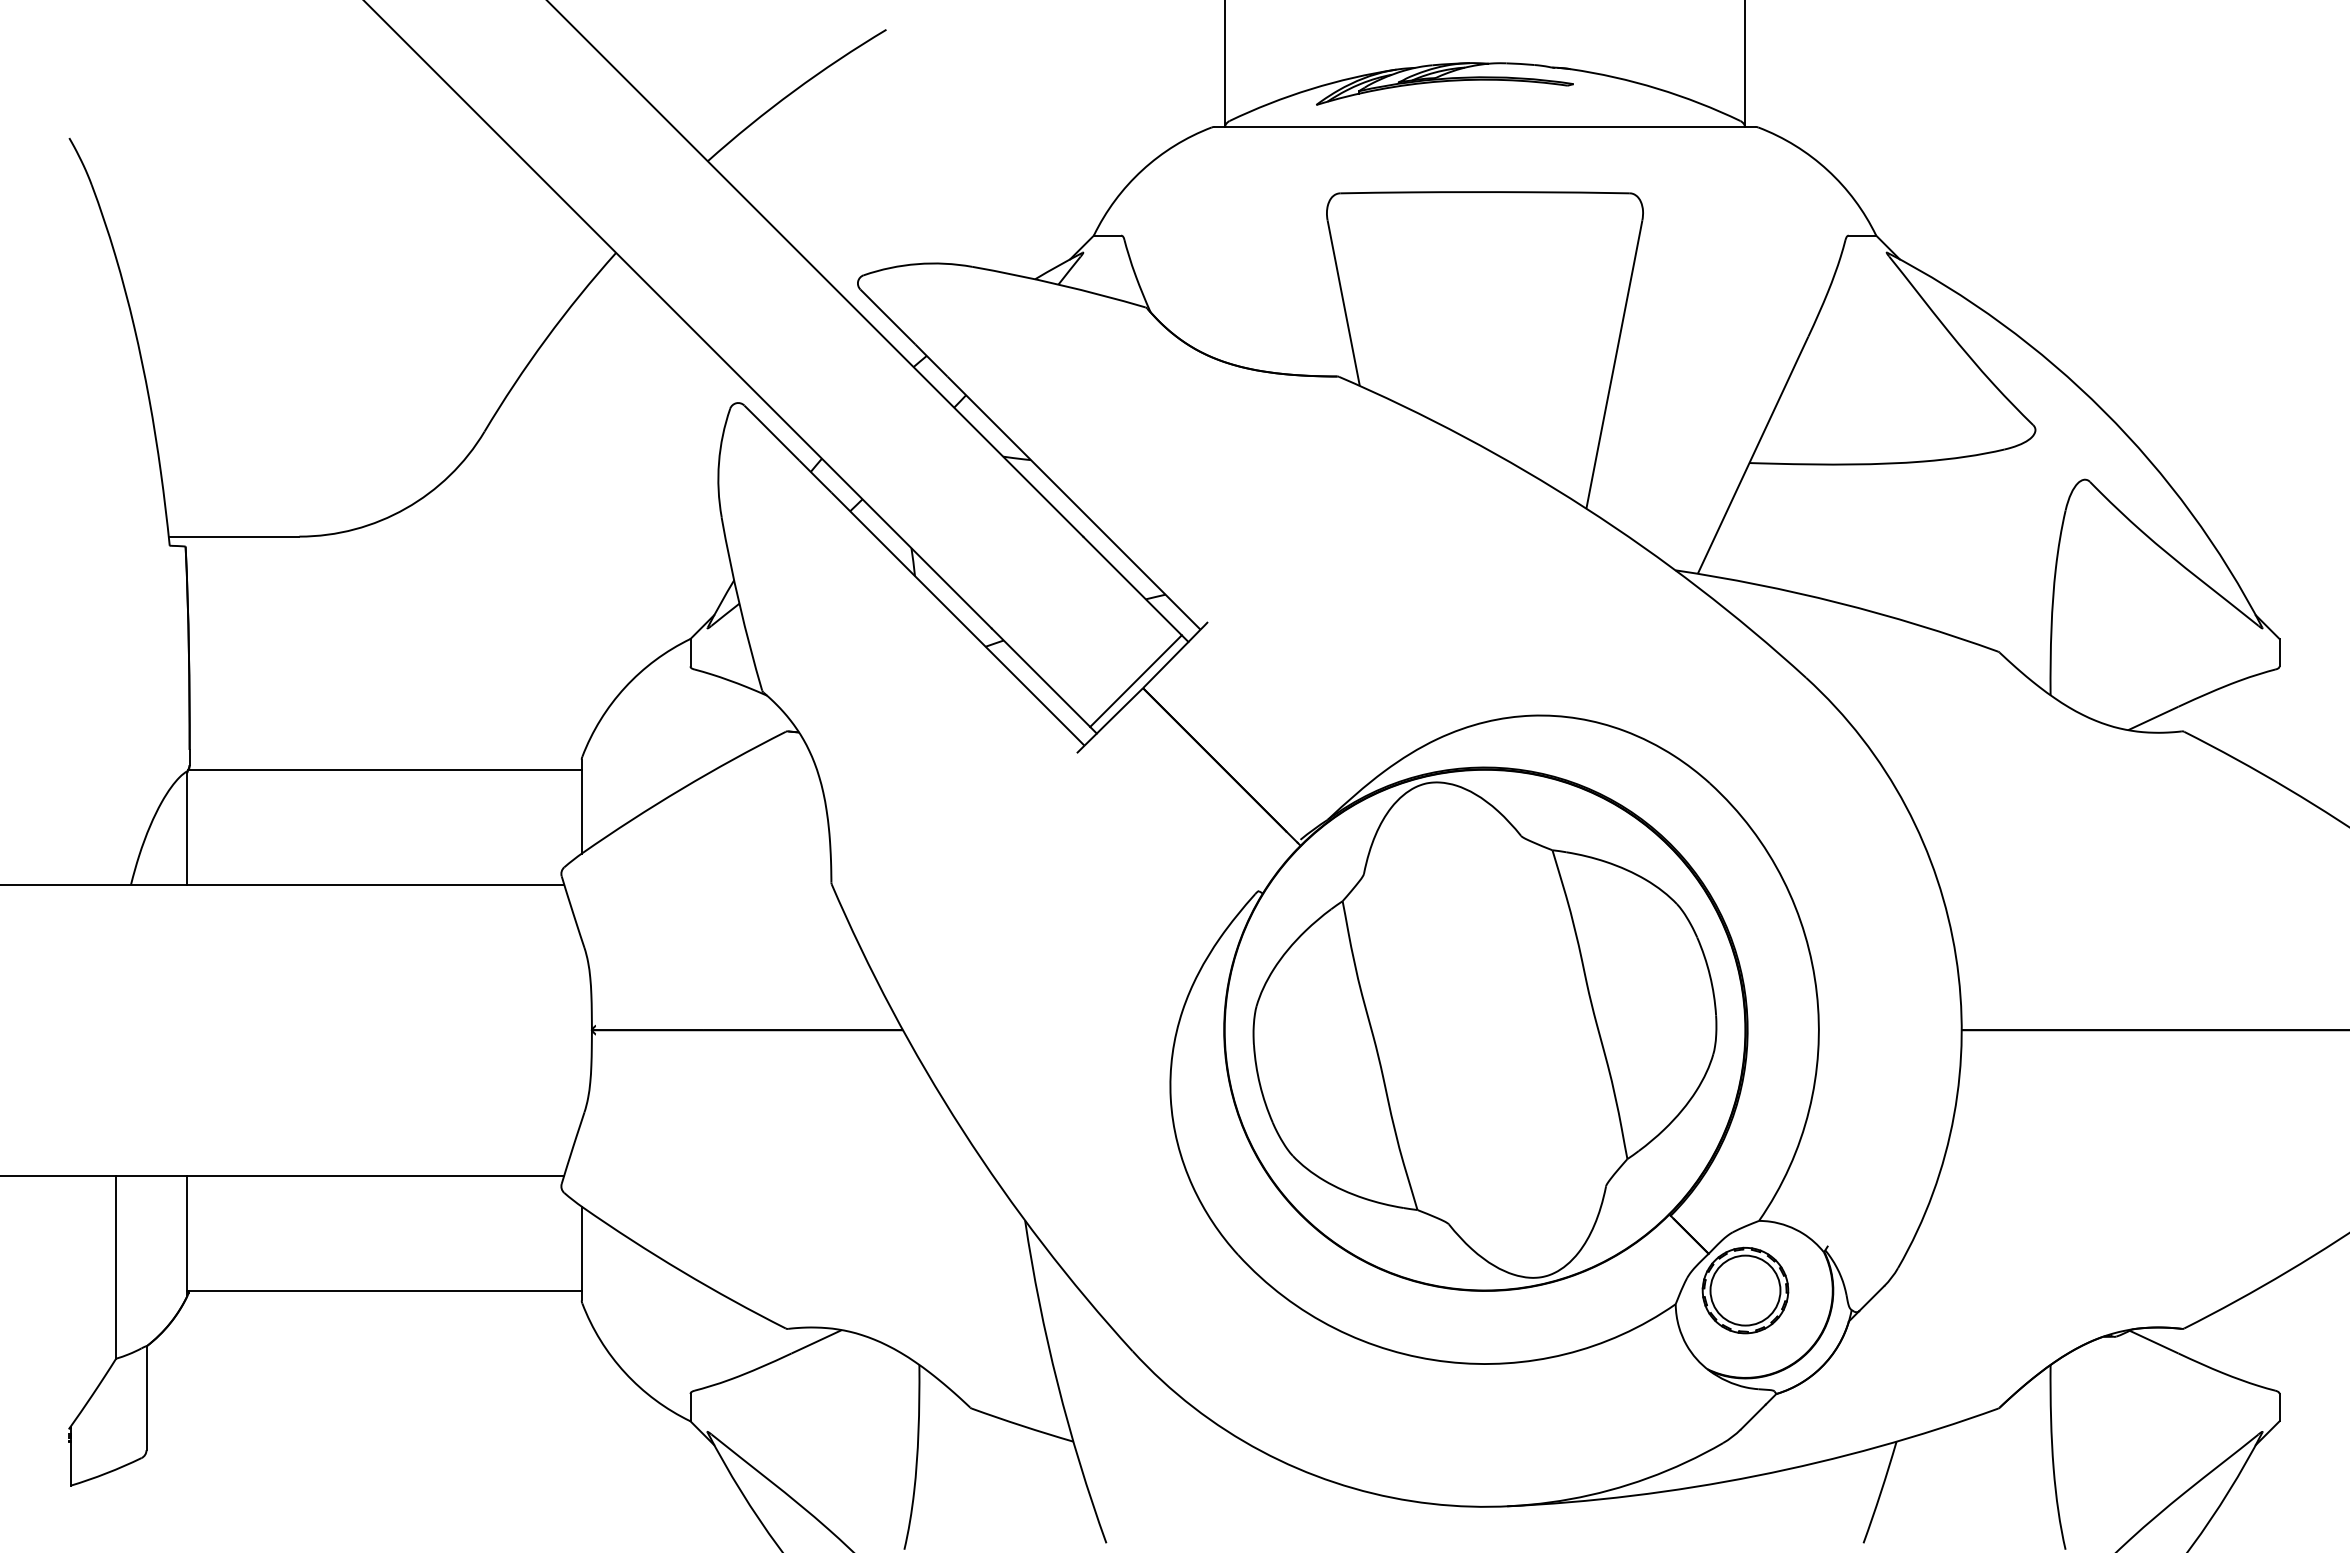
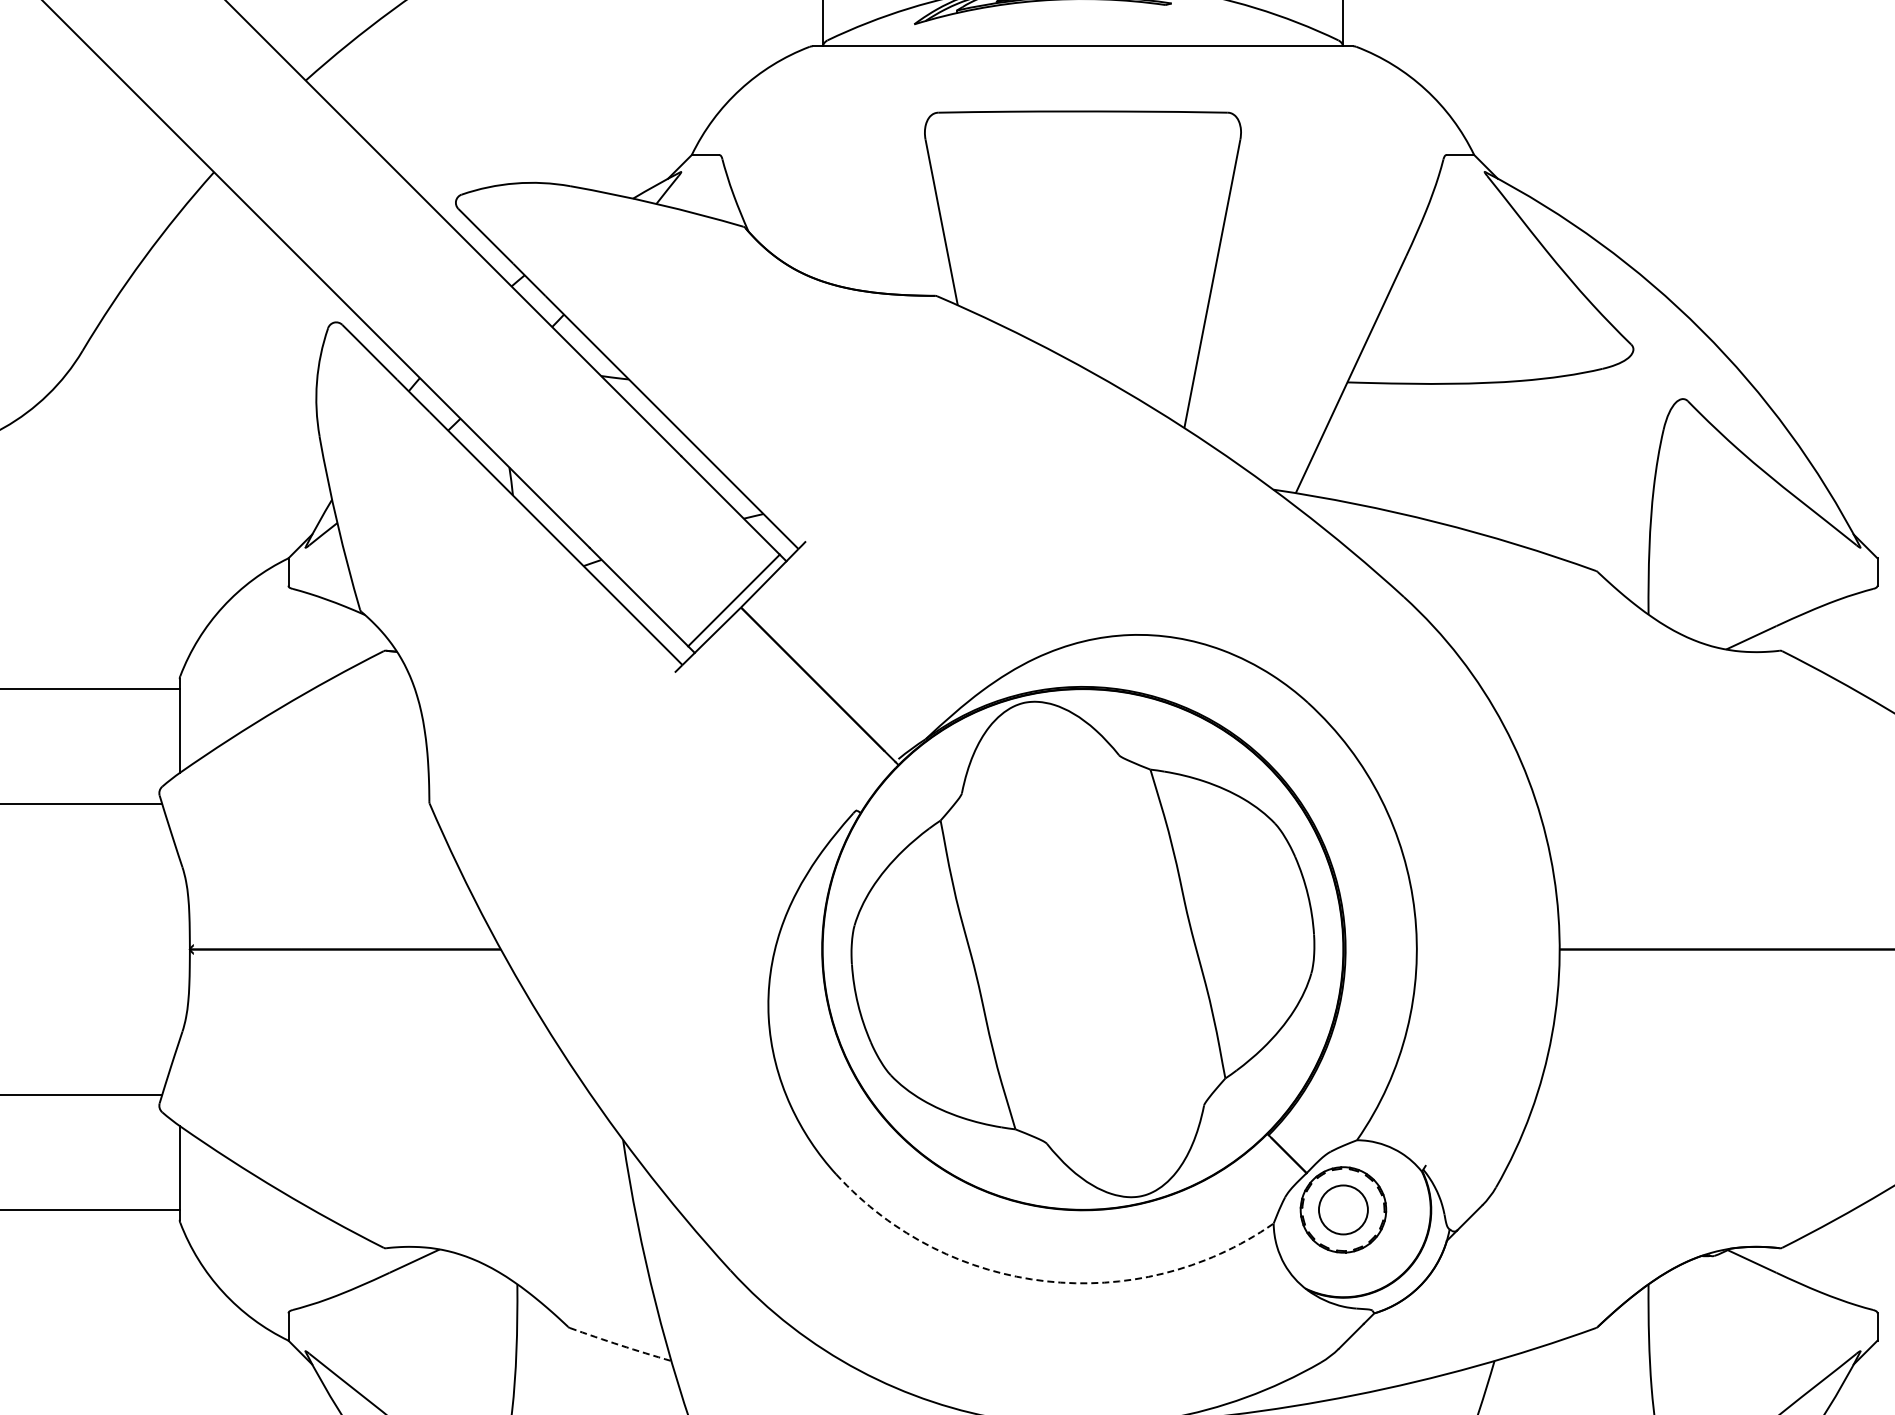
circle: (1745, 1290) -> (1343, 1209), size x0.7
arc: (1447, 1361) -> (1045, 1280), solid -> dashed
arc: (1022, 1425) -> (620, 1344), solid -> dashed

